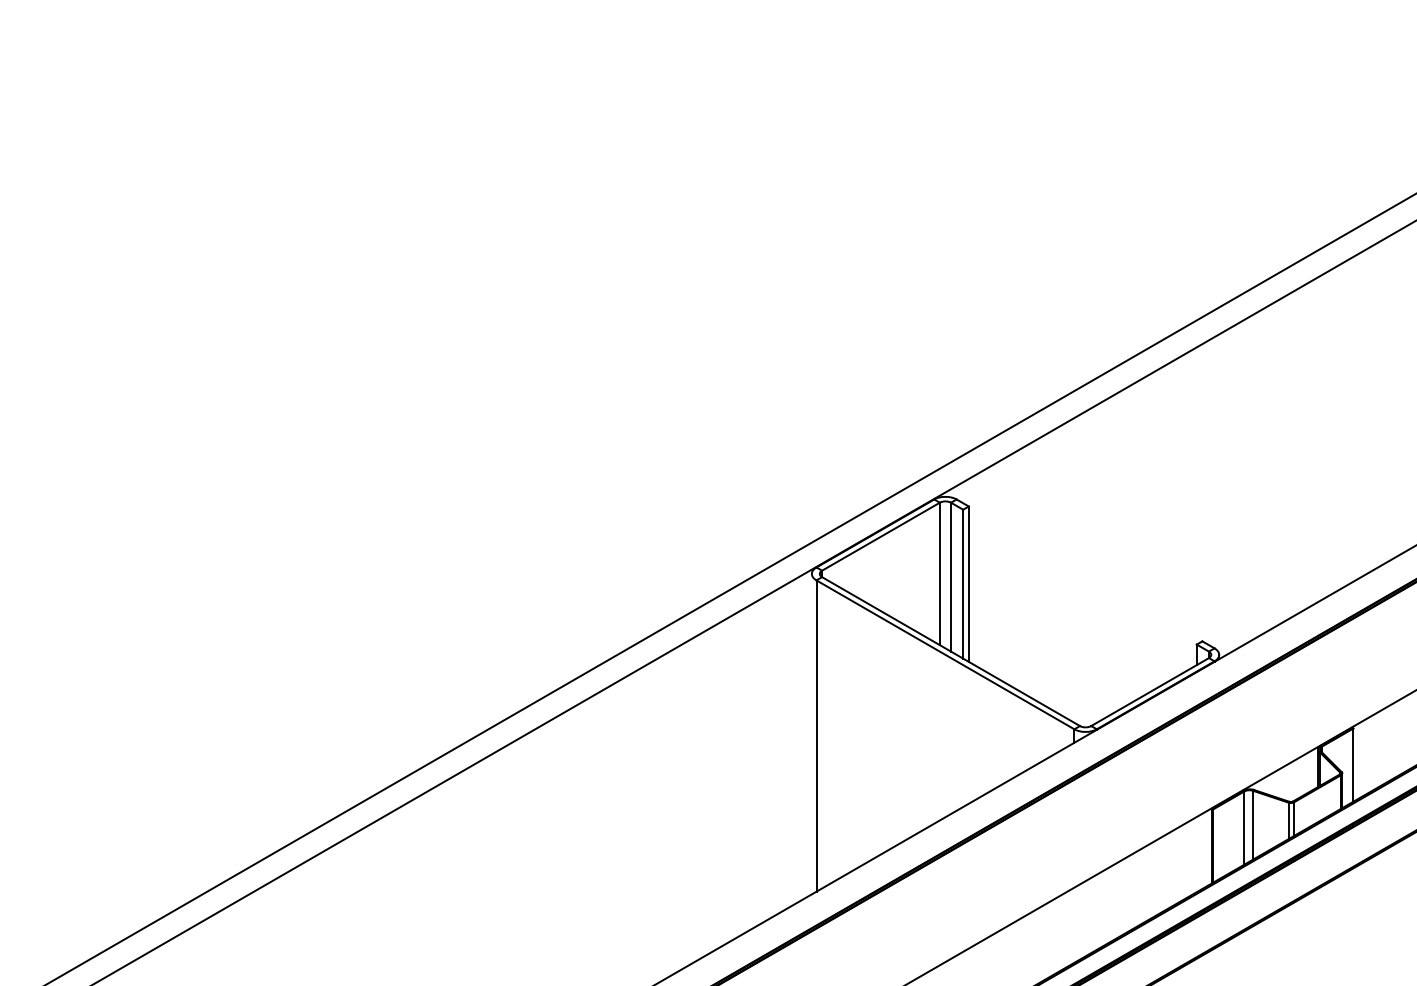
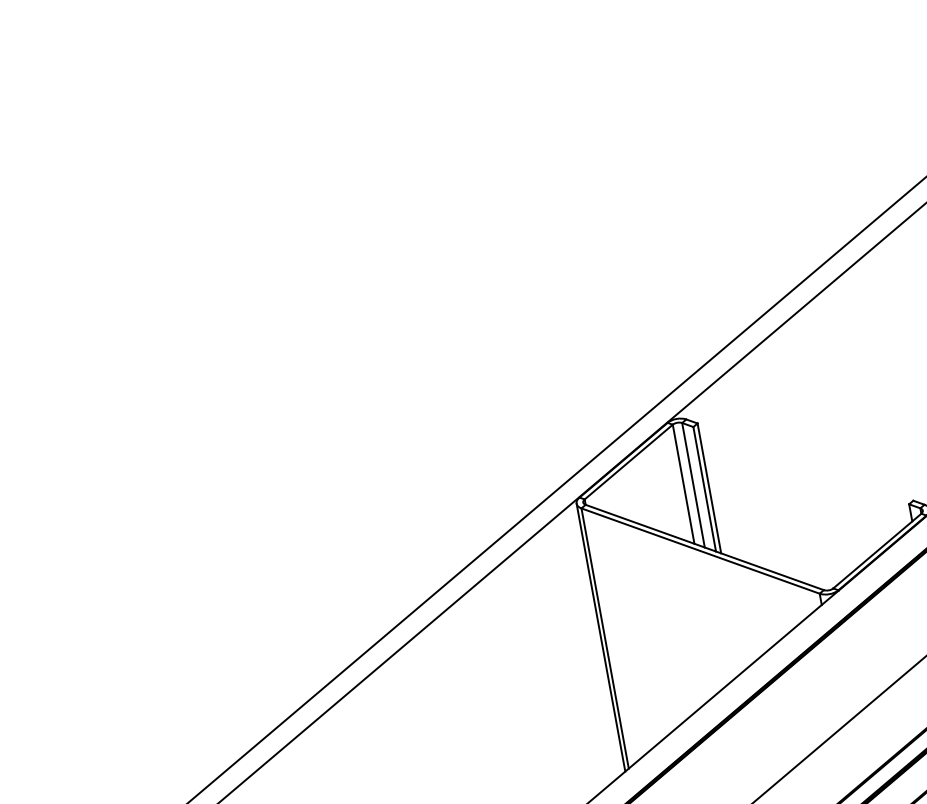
line: (811, 733) -> (600, 637), added

